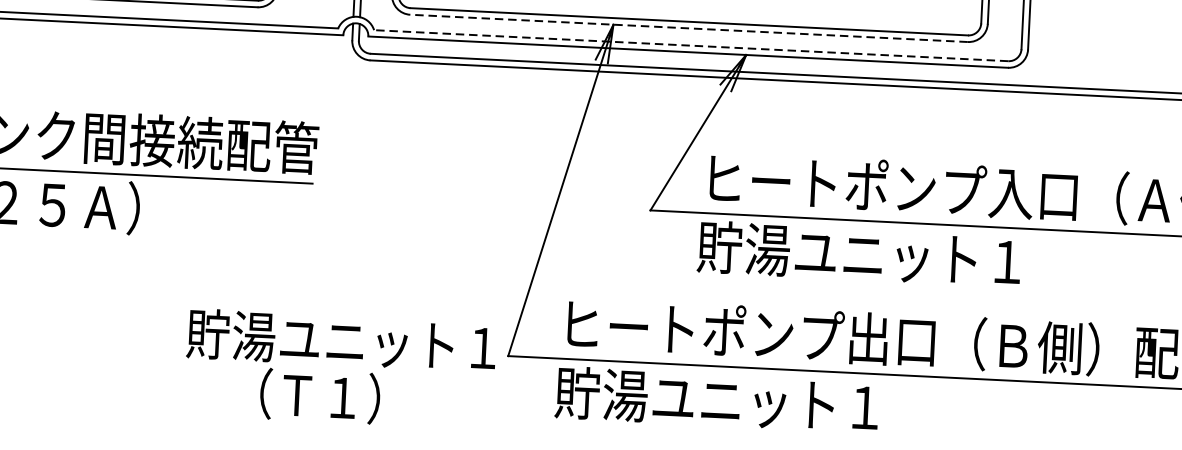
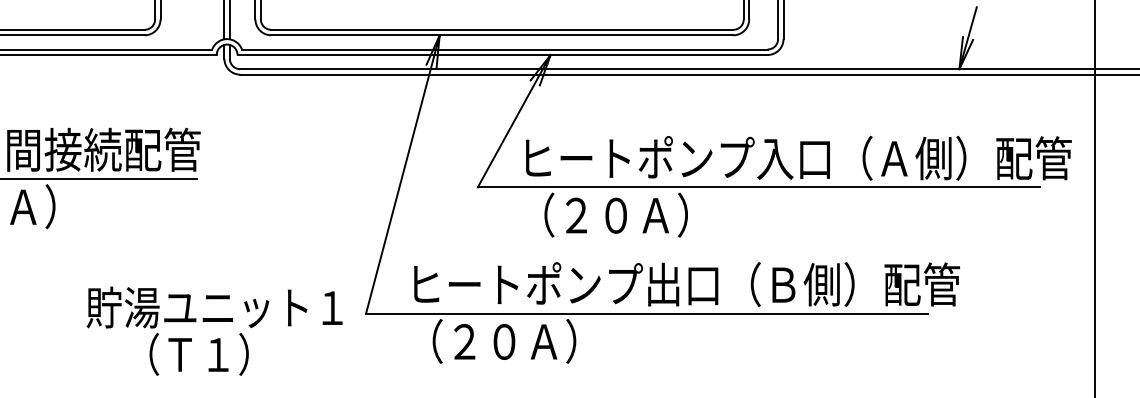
line: (688, 28) -> (501, 35), dashed -> solid
line: (690, 45) -> (504, 49), dashed -> solid
text: (858, 253) -> (651, 214), 貯湯ユニット１ -> （２０Ａ）
text: (340, 368) -> (214, 330), moved
text: (717, 398) -> (540, 340), 貯湯ユニット１ -> （２０Ａ）

